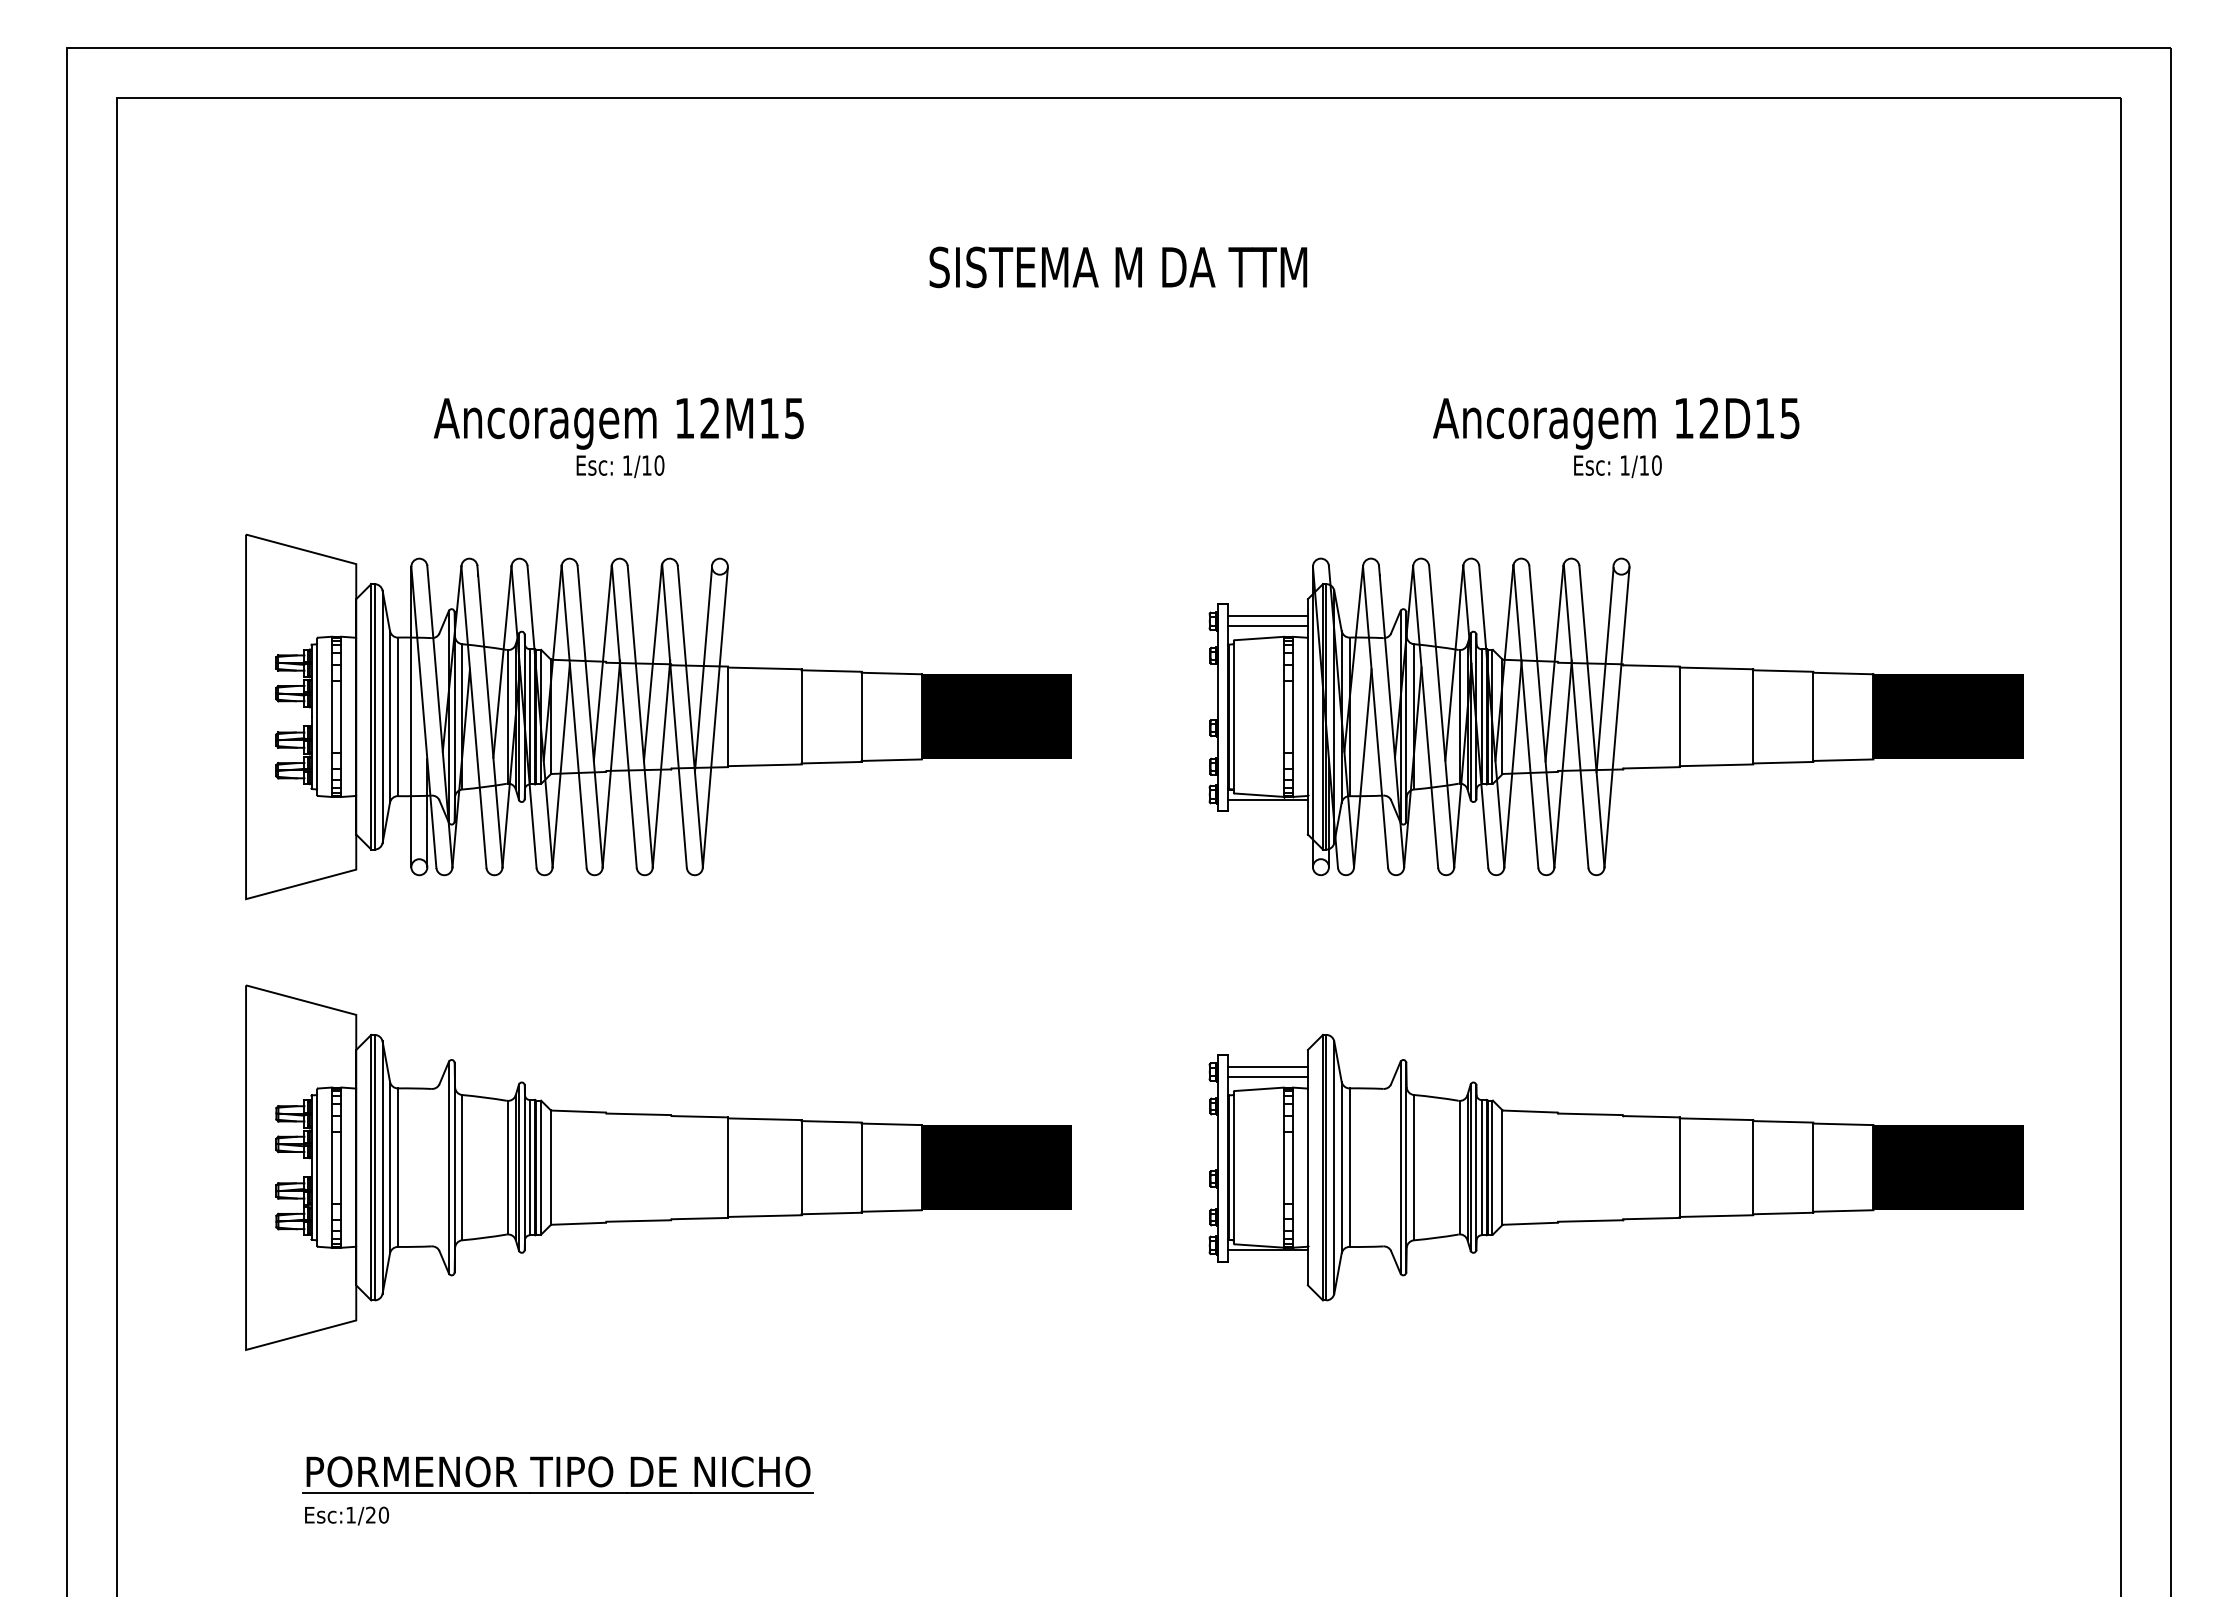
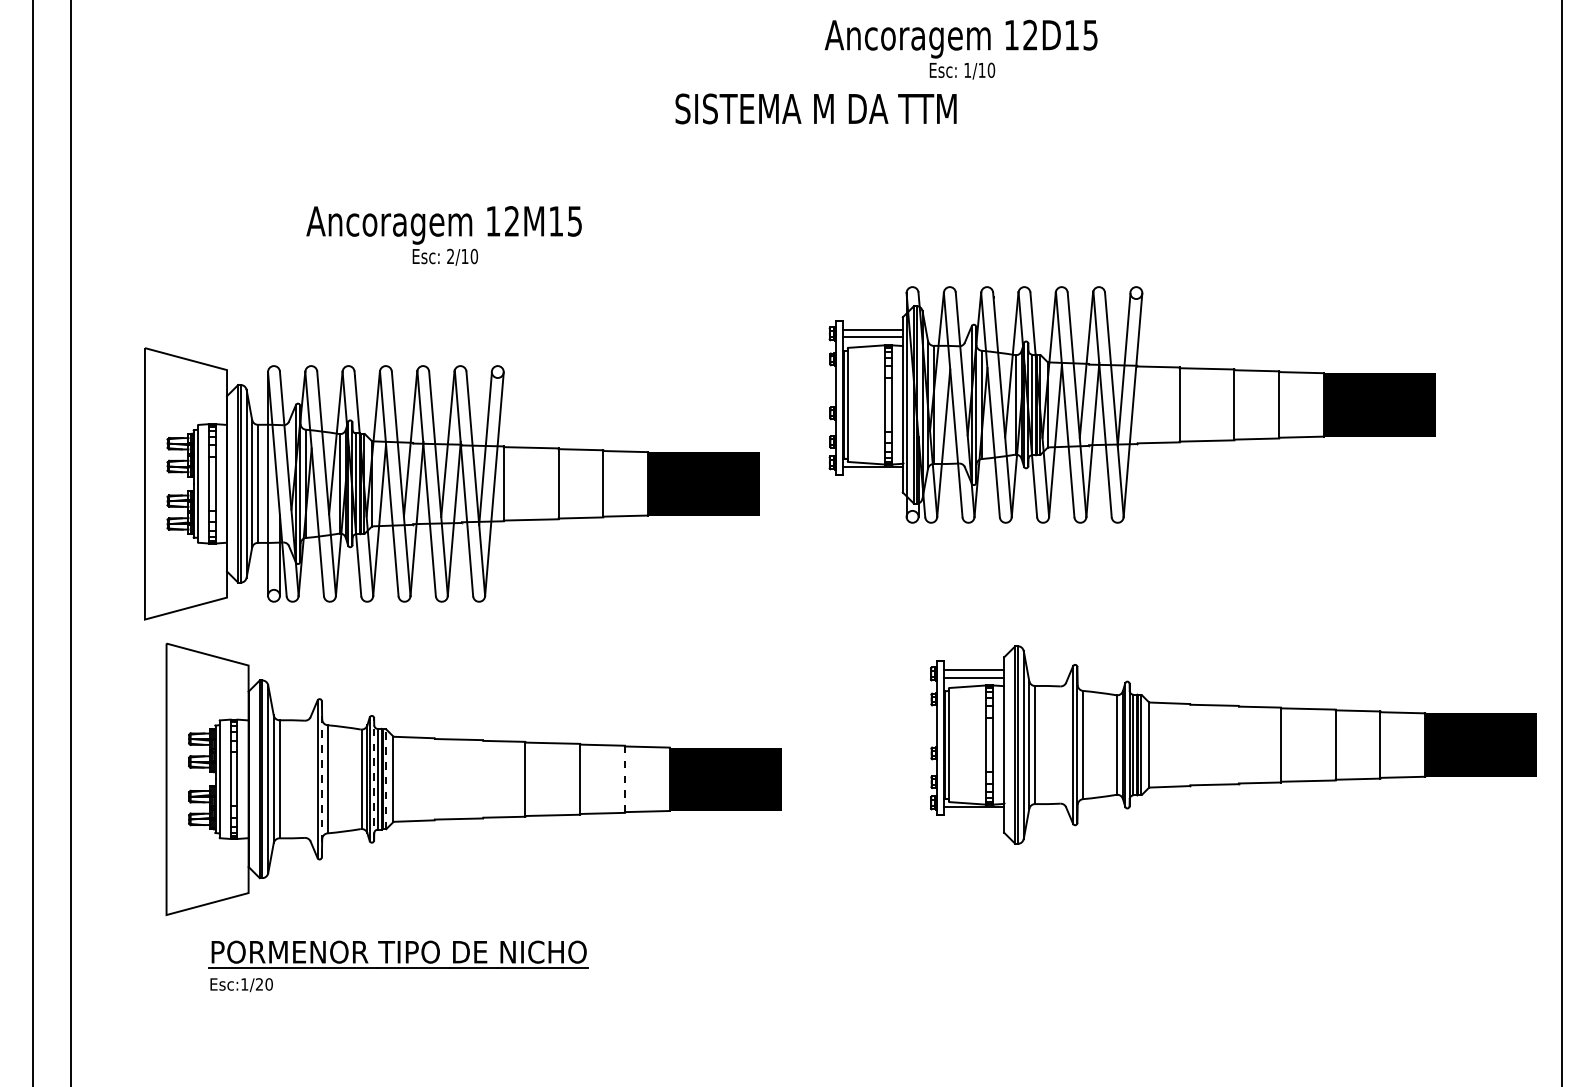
text: (1616, 437) -> (961, 49), moved
text: (627, 465) -> (450, 256), 1/10 -> 2/10
part: (658, 716) -> (452, 483), moved
part: (1615, 716) -> (1131, 404), moved
line: (454, 1167) -> (321, 779), solid -> dashed
line: (524, 1167) -> (373, 779), solid -> dashed
line: (540, 1167) -> (385, 779), solid -> dashed
line: (861, 1167) -> (624, 779), solid -> dashed
part: (1615, 1167) -> (1233, 744), moved
part: (557, 1490) -> (398, 966), moved

